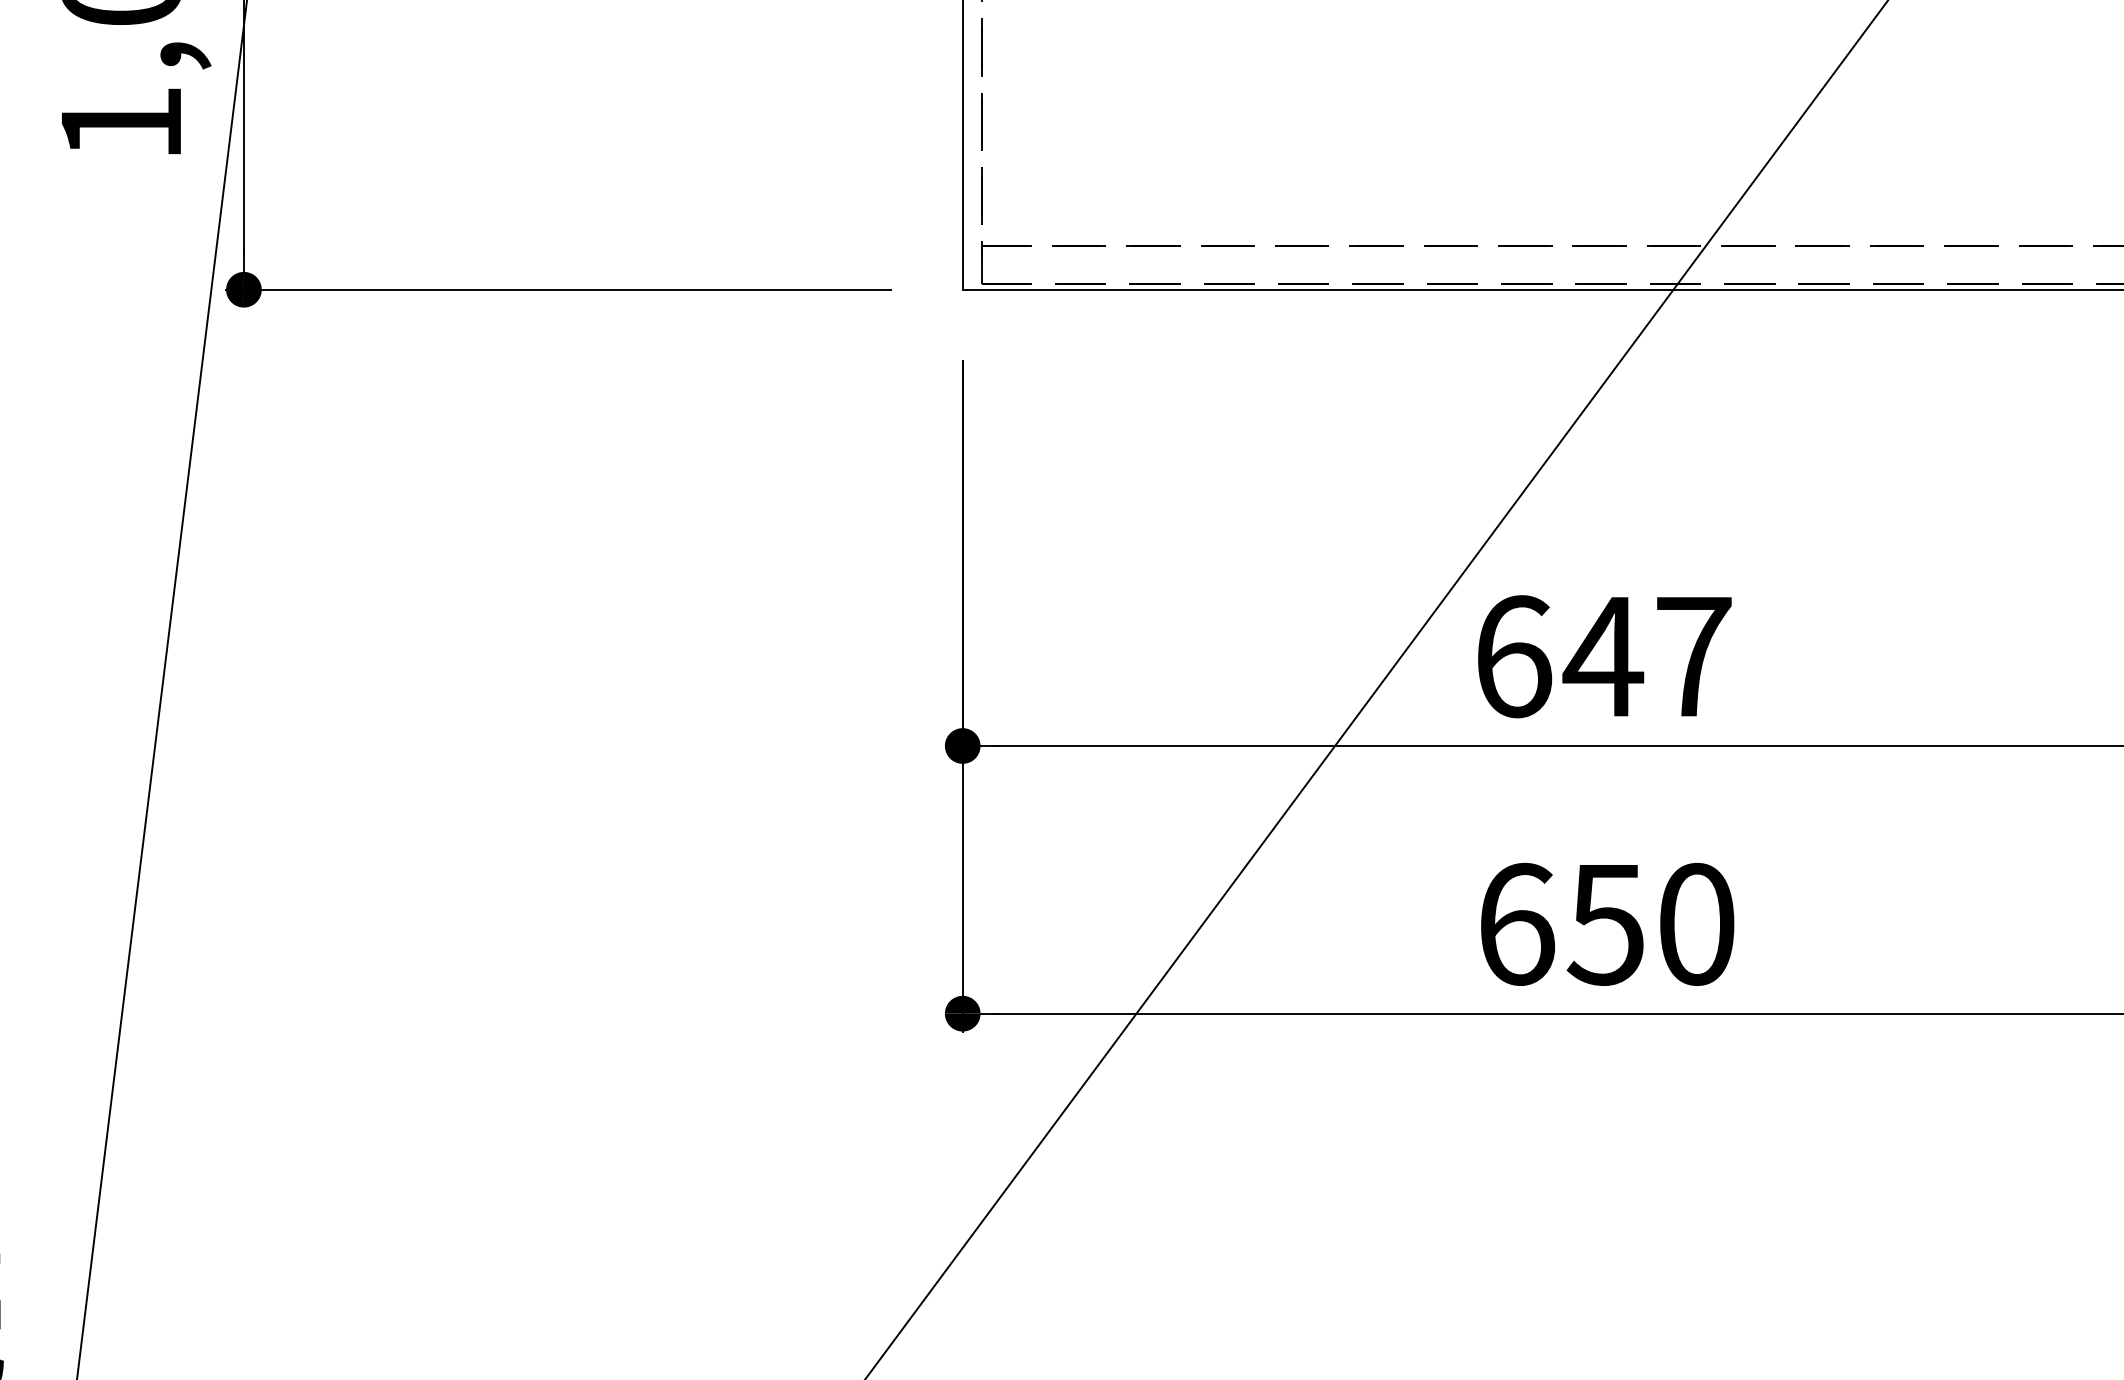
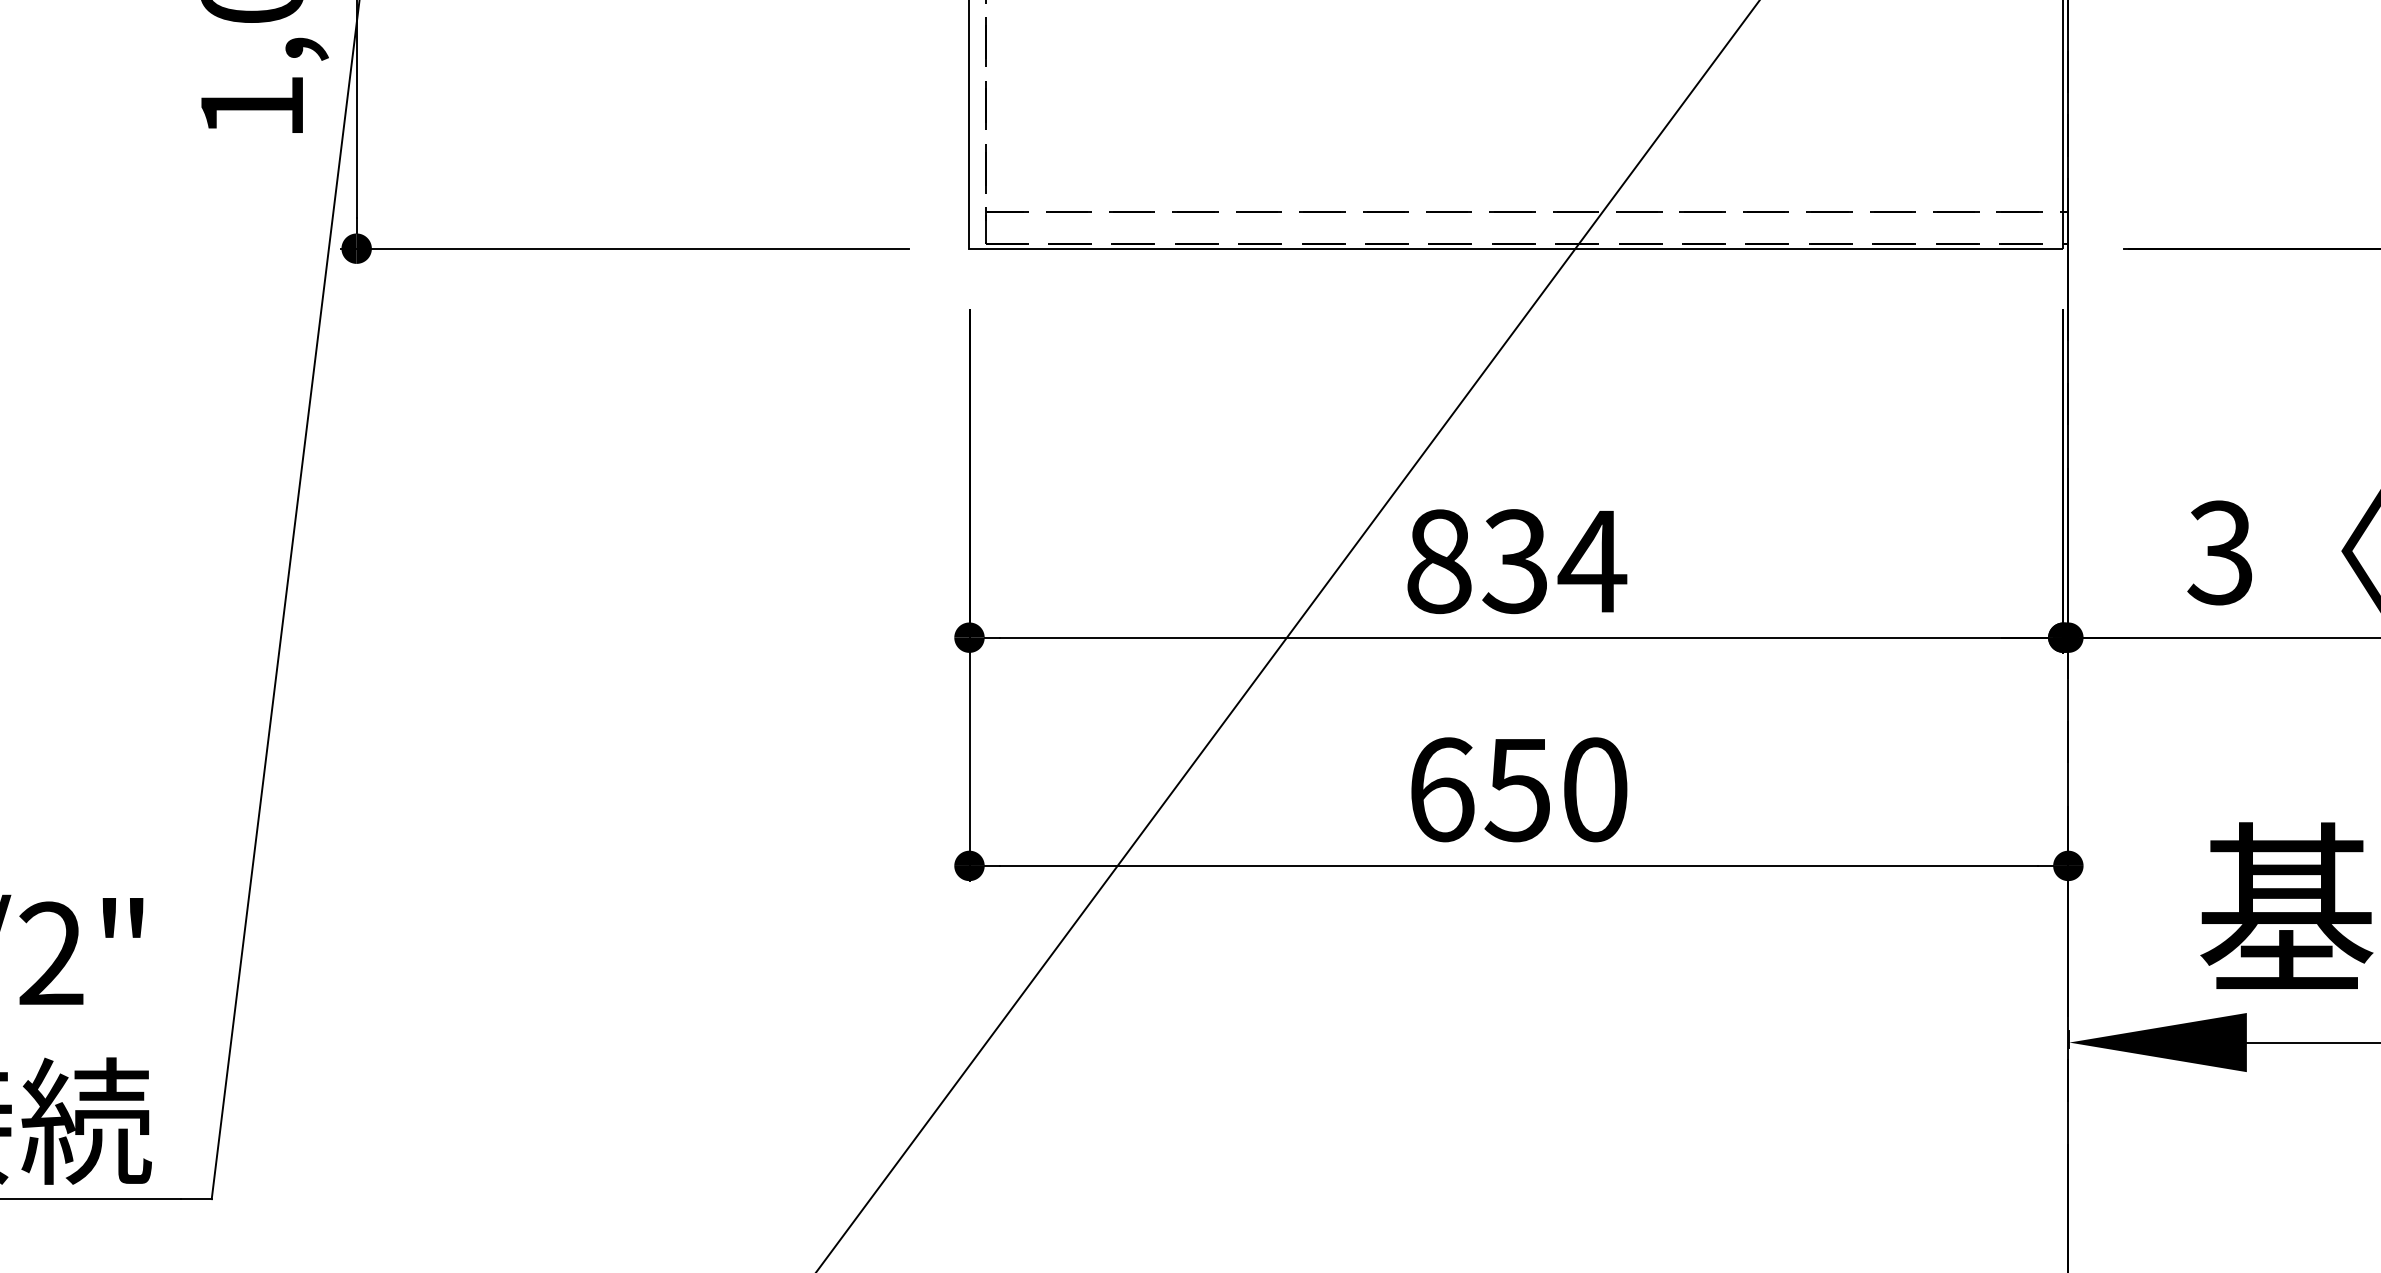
text: (1605, 656) -> (1517, 561), 647 -> 834

